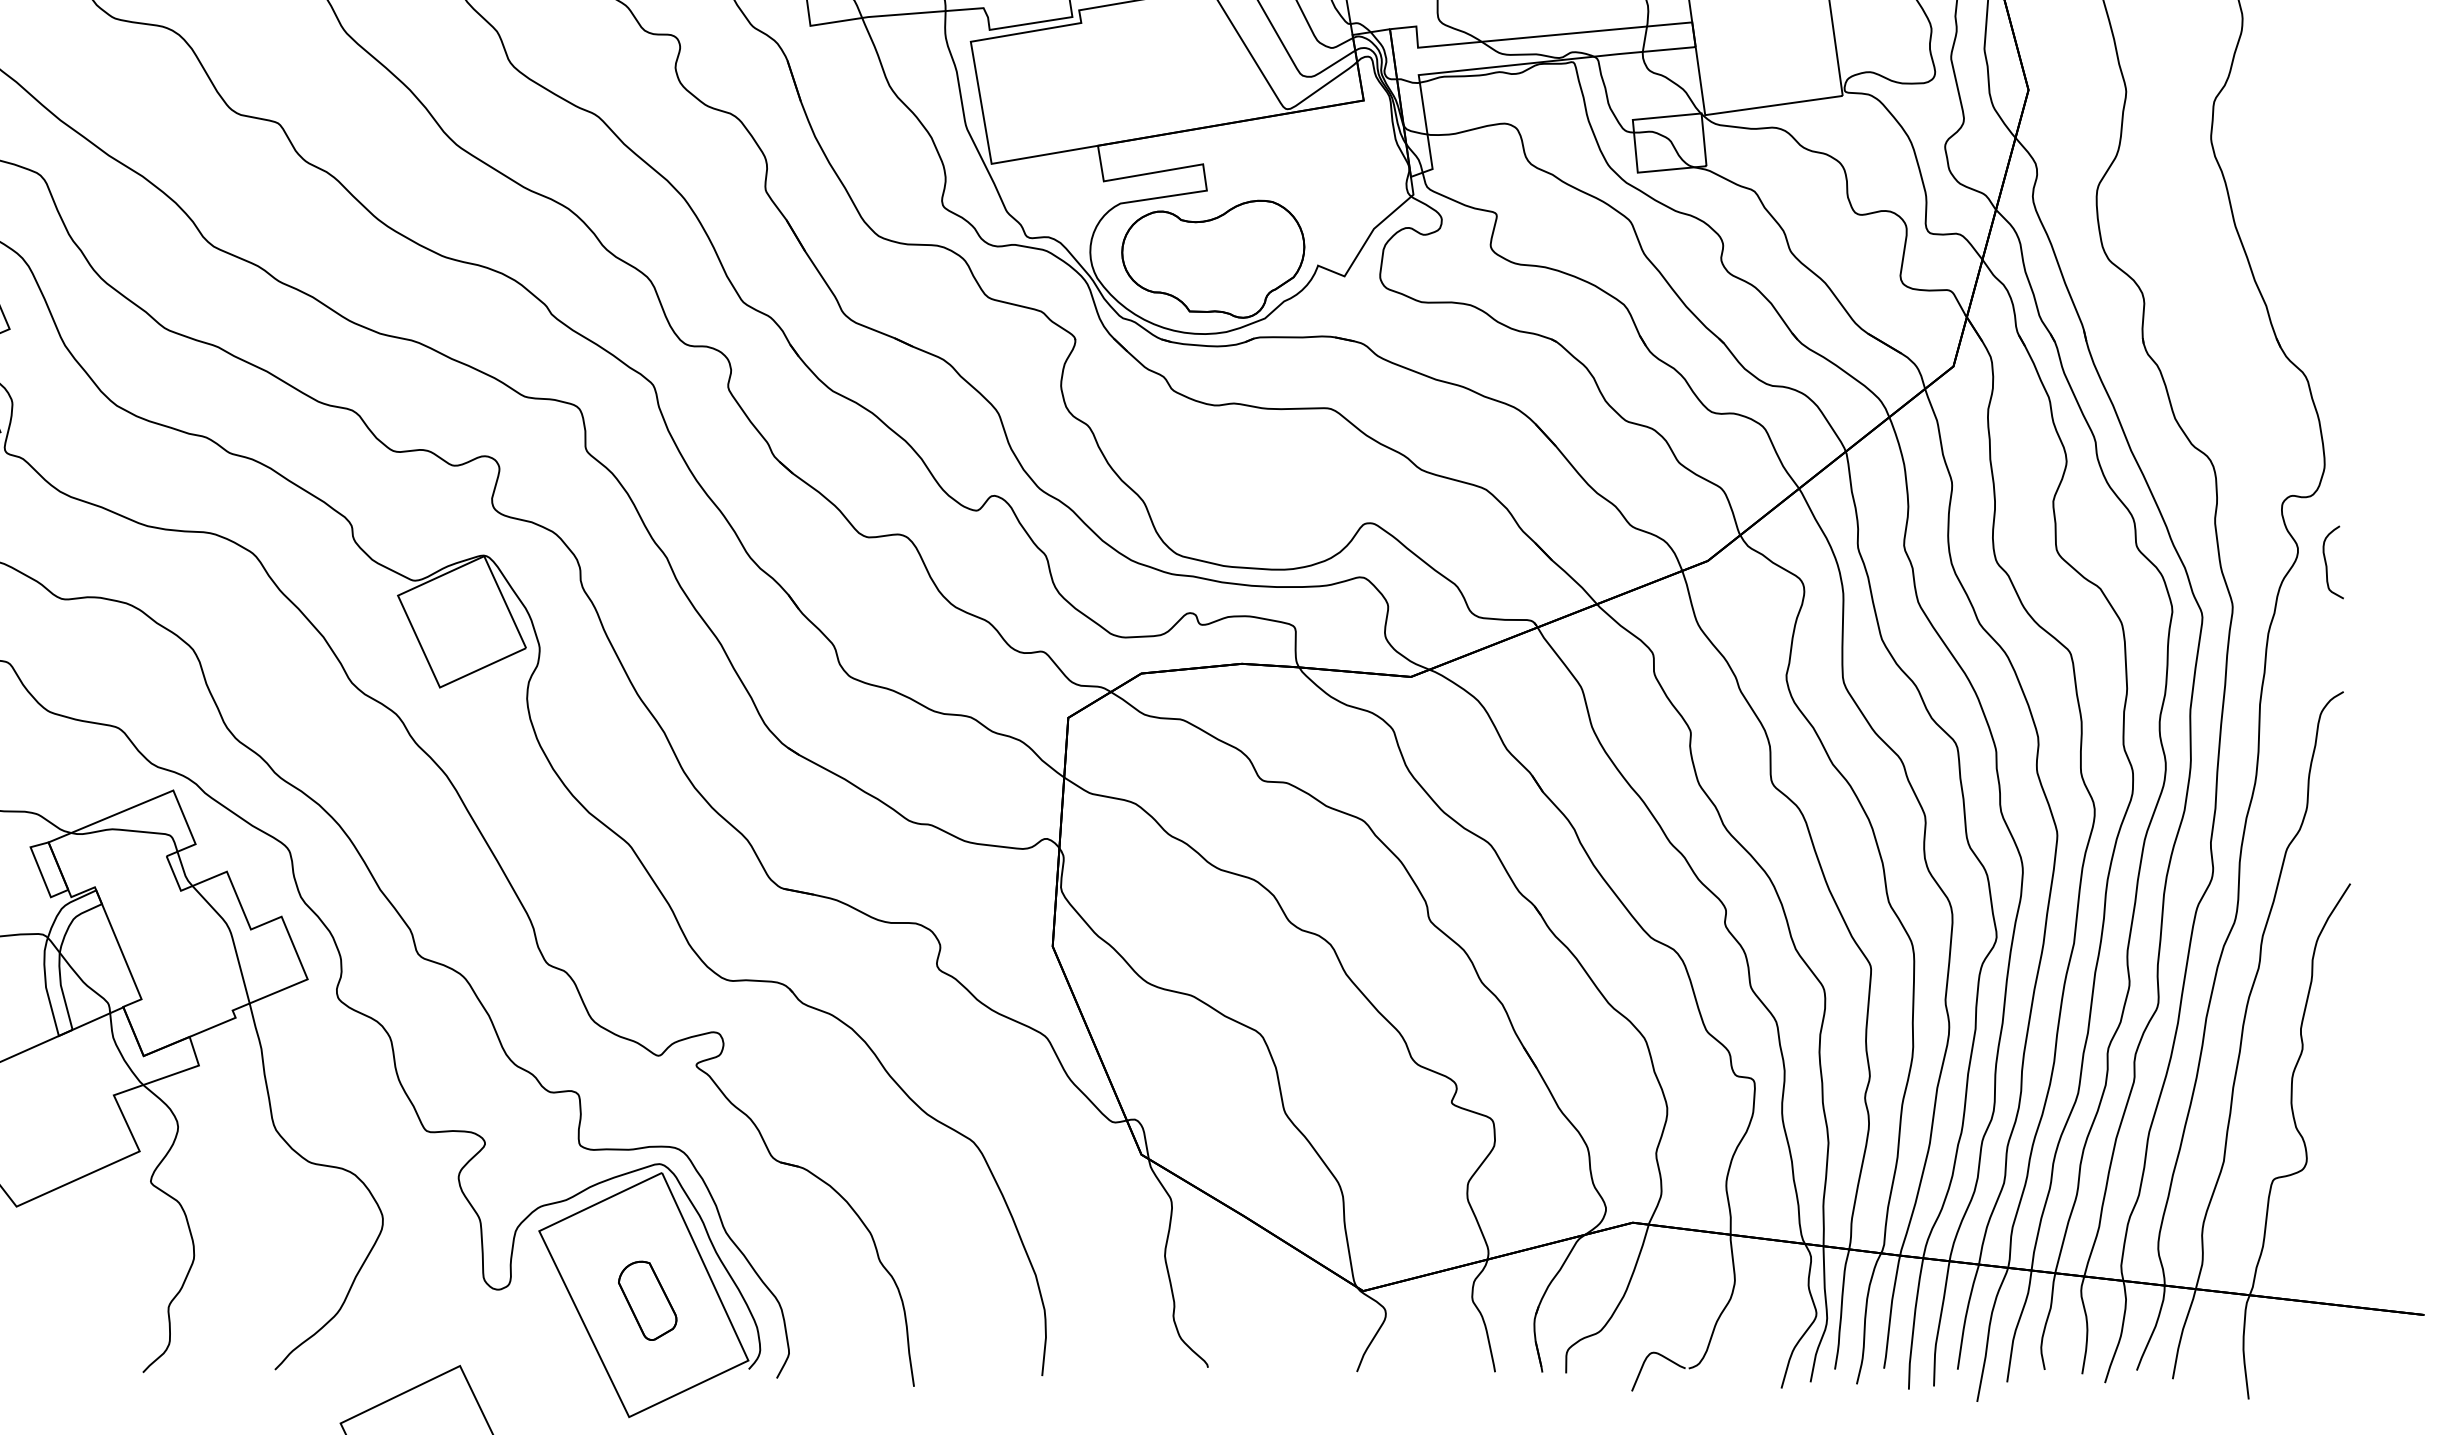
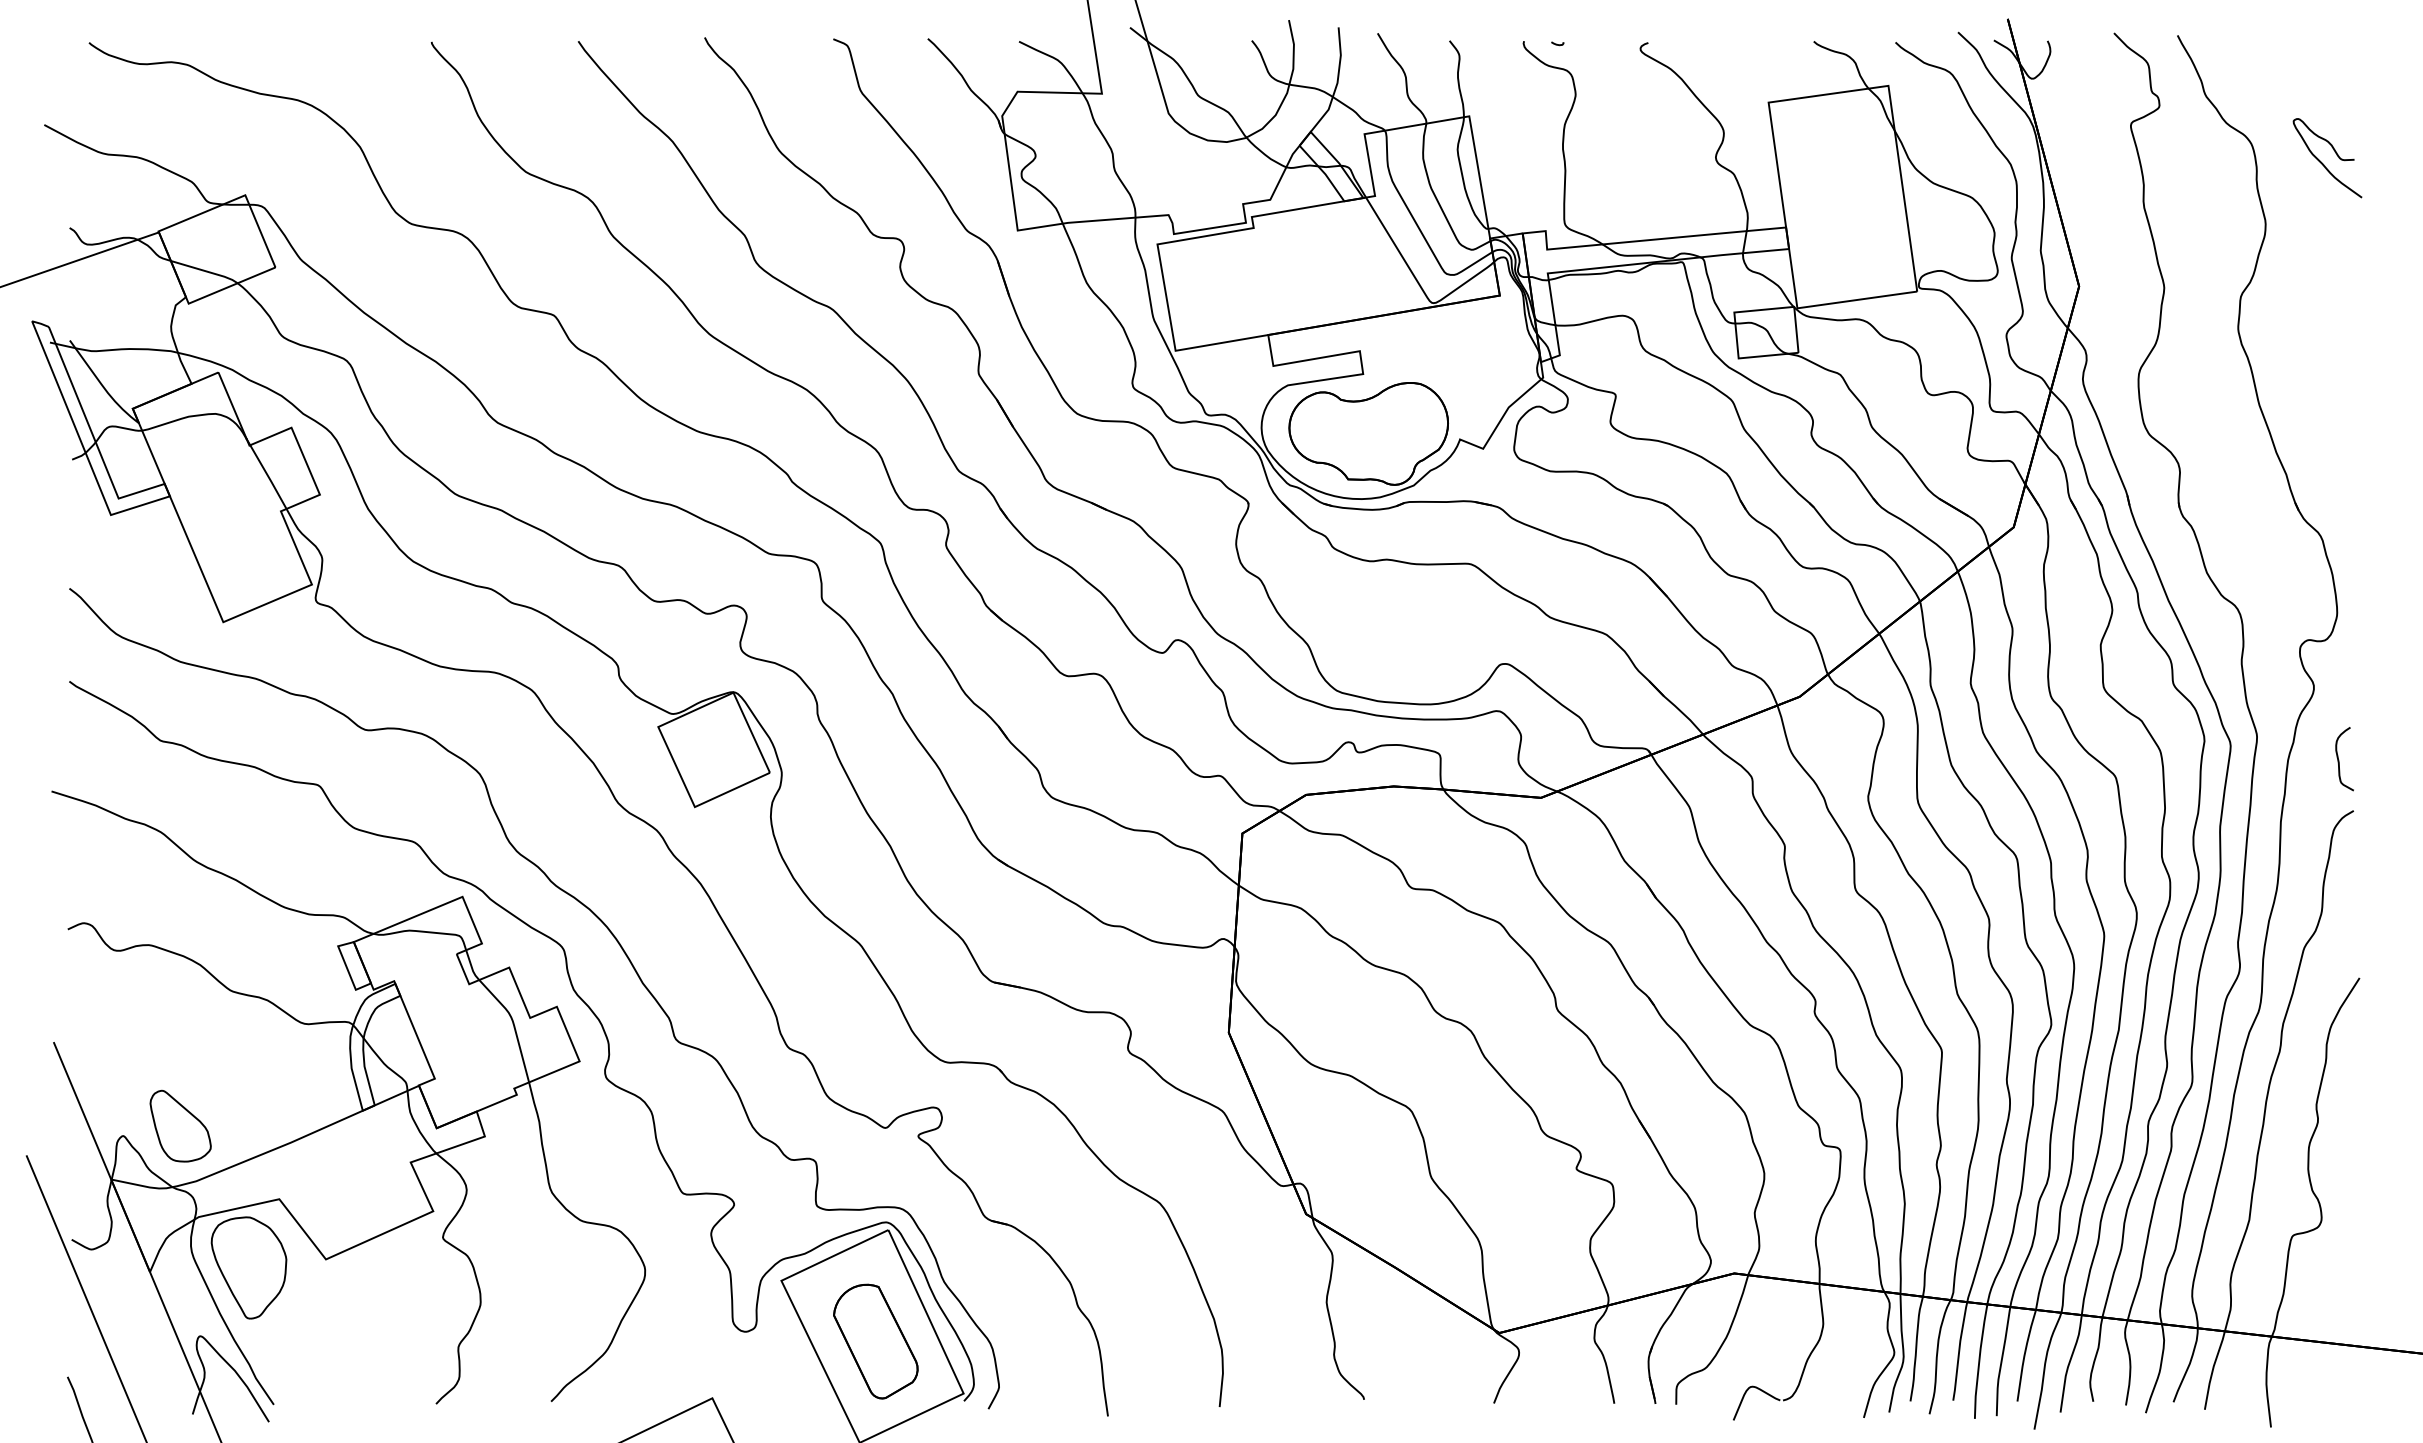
curve: (2327, 564) -> (2339, 760), moved
part: (647, 1300) -> (875, 1341), size x1.67

